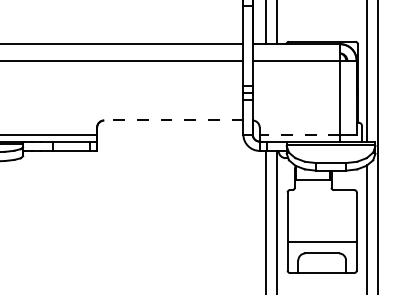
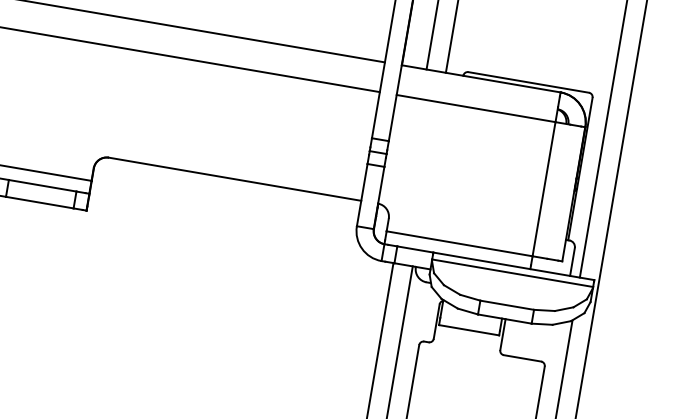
line: (173, 120) -> (234, 179), dashed -> solid
line: (299, 134) -> (458, 243), dashed -> solid

